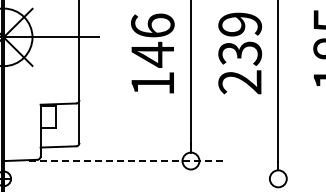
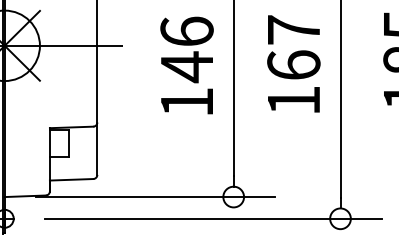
text: (240, 53) -> (294, 65), 239 -> 167
line: (127, 161) -> (156, 197), dashed -> solid
line: (174, 178) -> (213, 218), added

